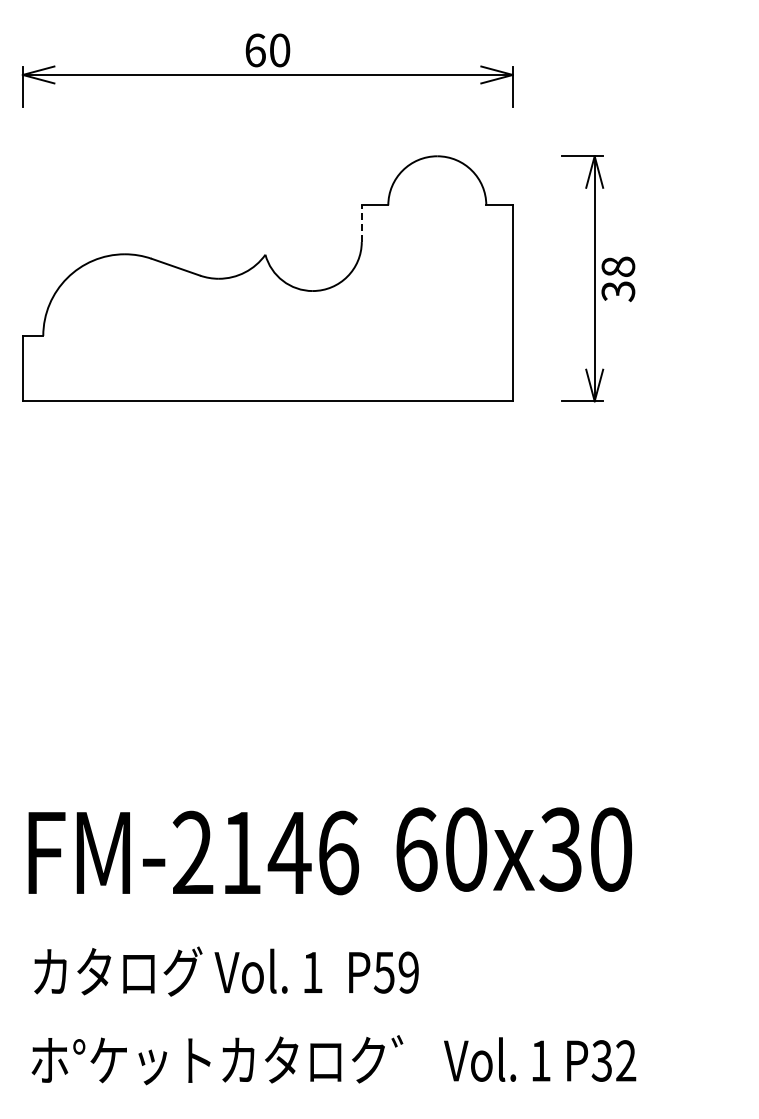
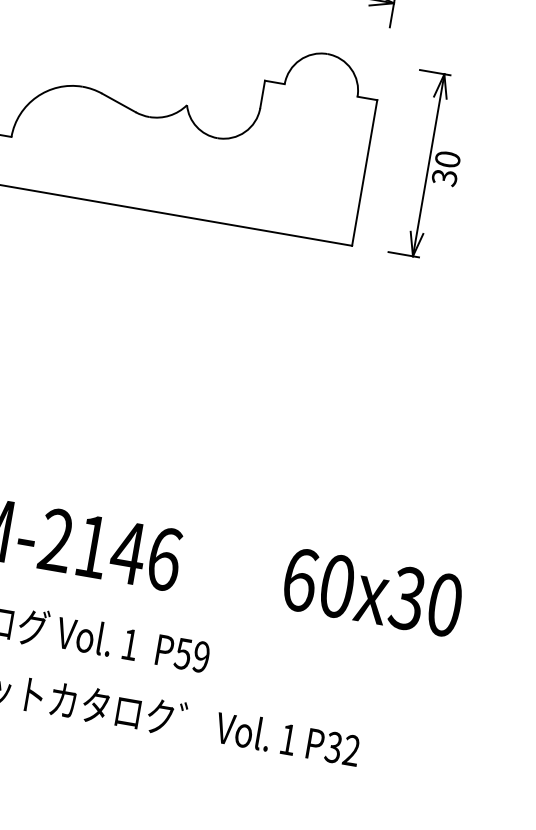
line: (361, 223) -> (262, 94), dashed -> solid
text: (618, 266) -> (447, 159), 38 -> 30
text: (514, 849) -> (373, 592), moved

